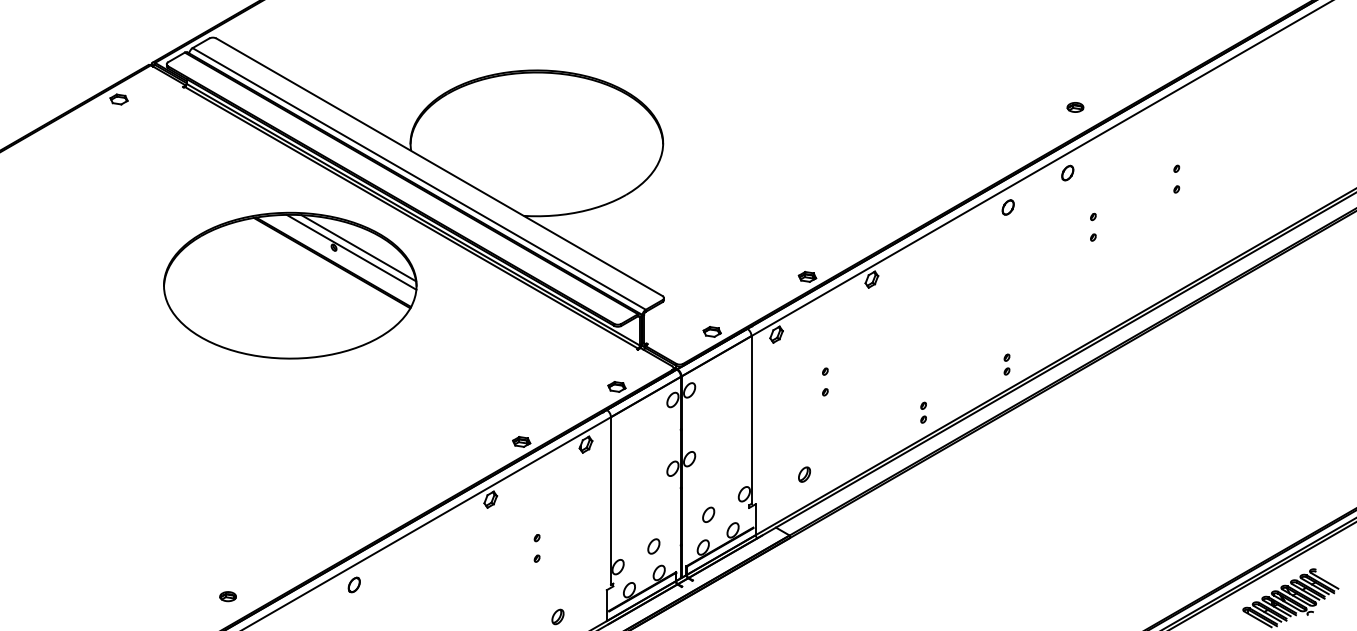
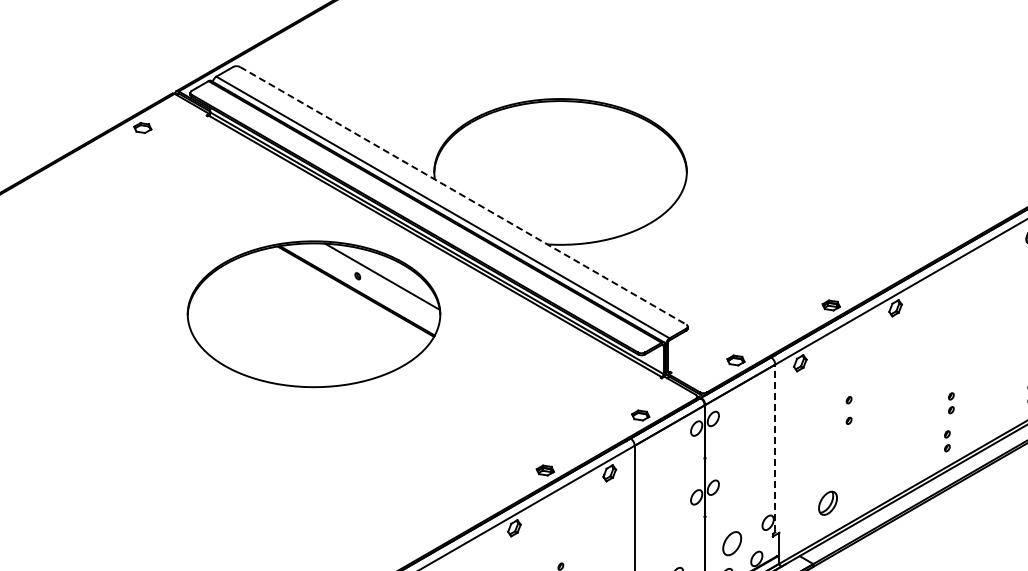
line: (439, 167) -> (463, 196), solid -> dashed
line: (351, 251) -> (375, 280), removed
part: (927, 374) -> (951, 403), added
line: (751, 419) -> (775, 448), solid -> dashed
part: (804, 474) -> (828, 503), size x1.6
part: (708, 514) -> (732, 543), size x1.6

